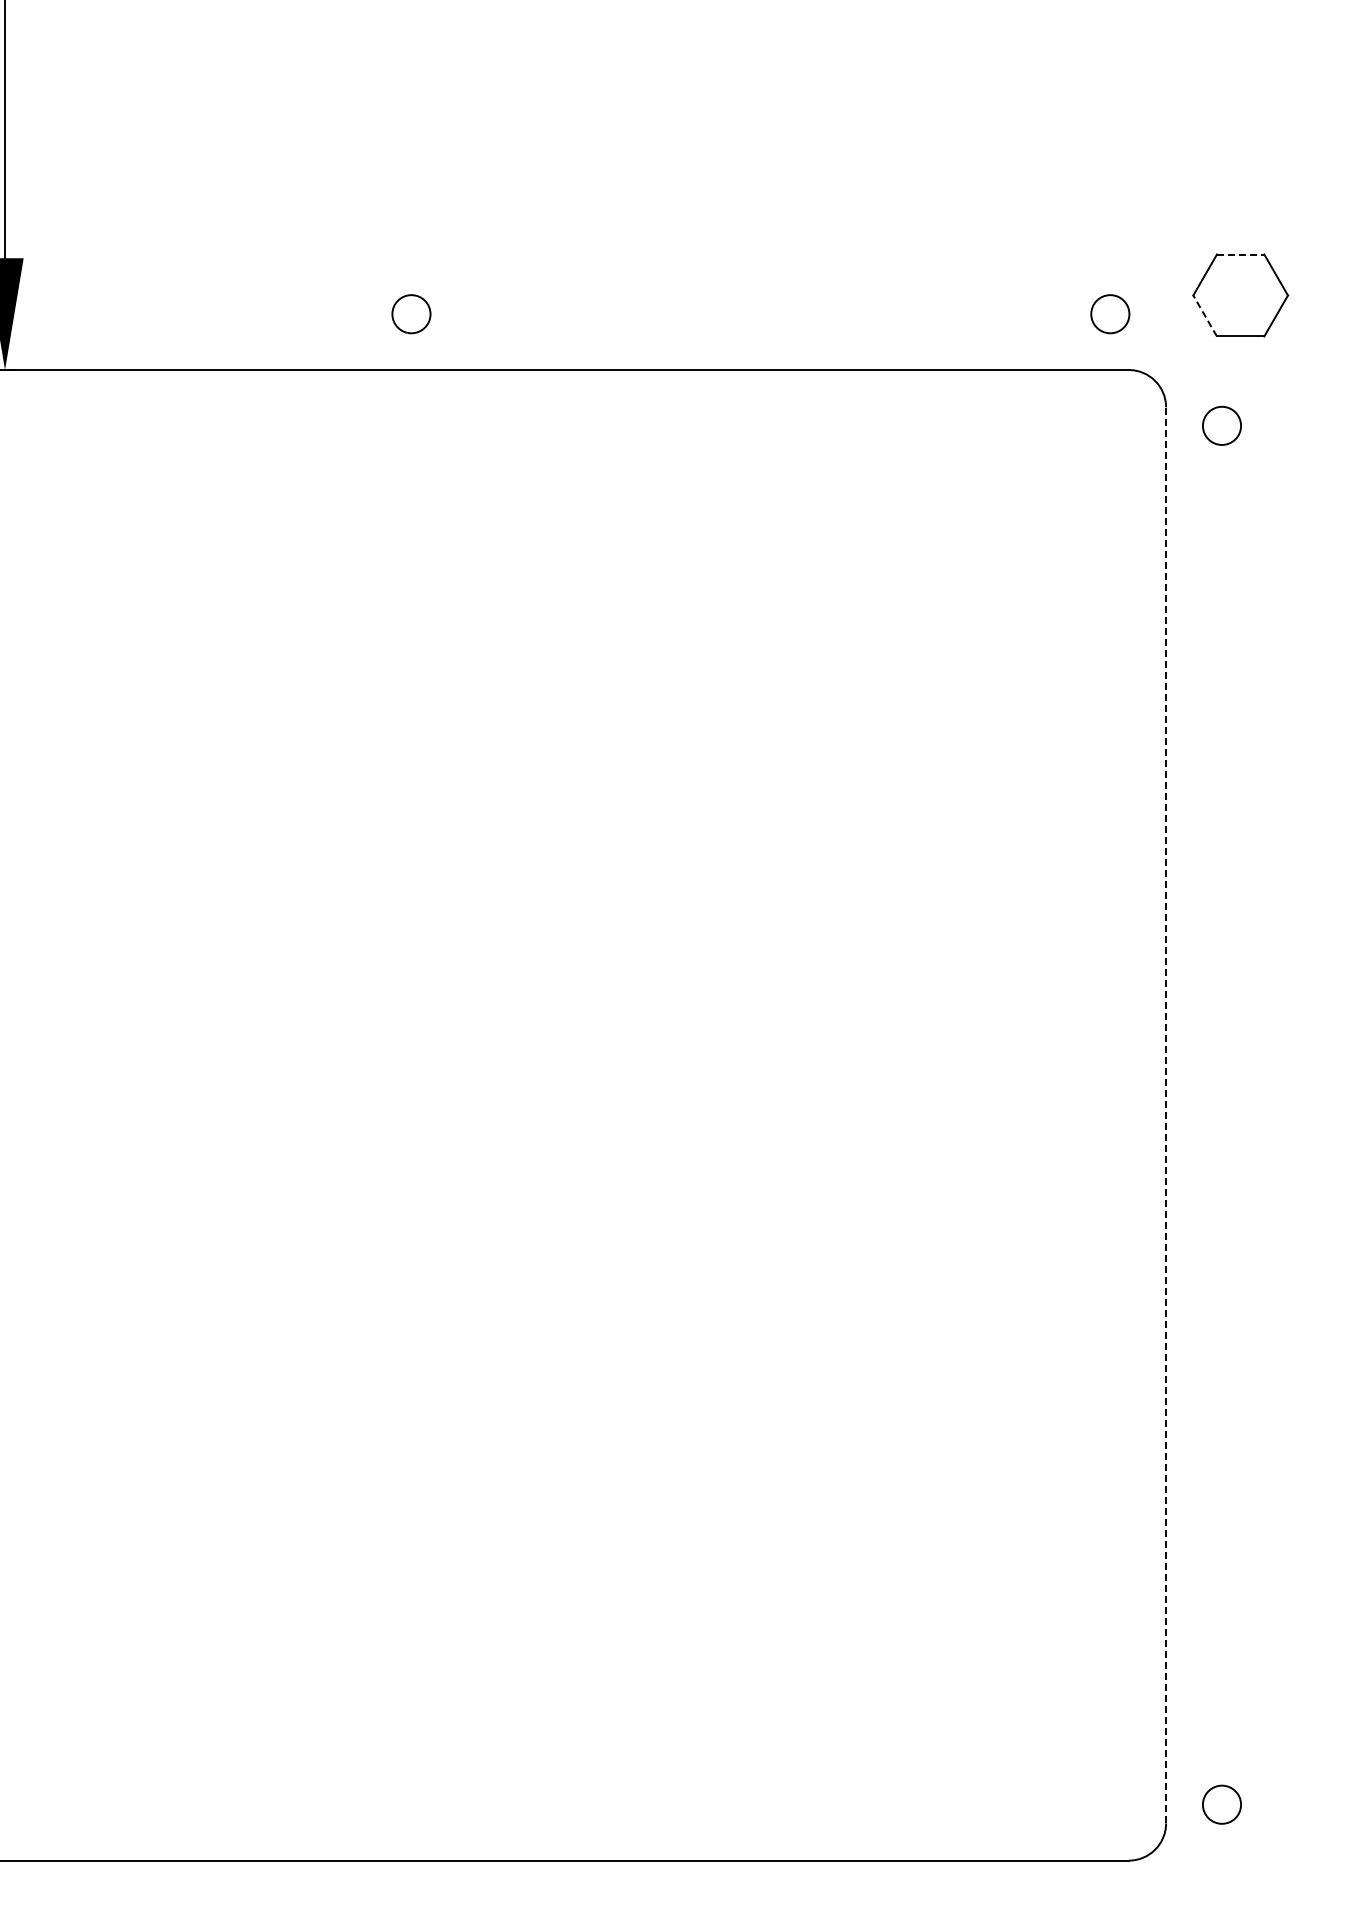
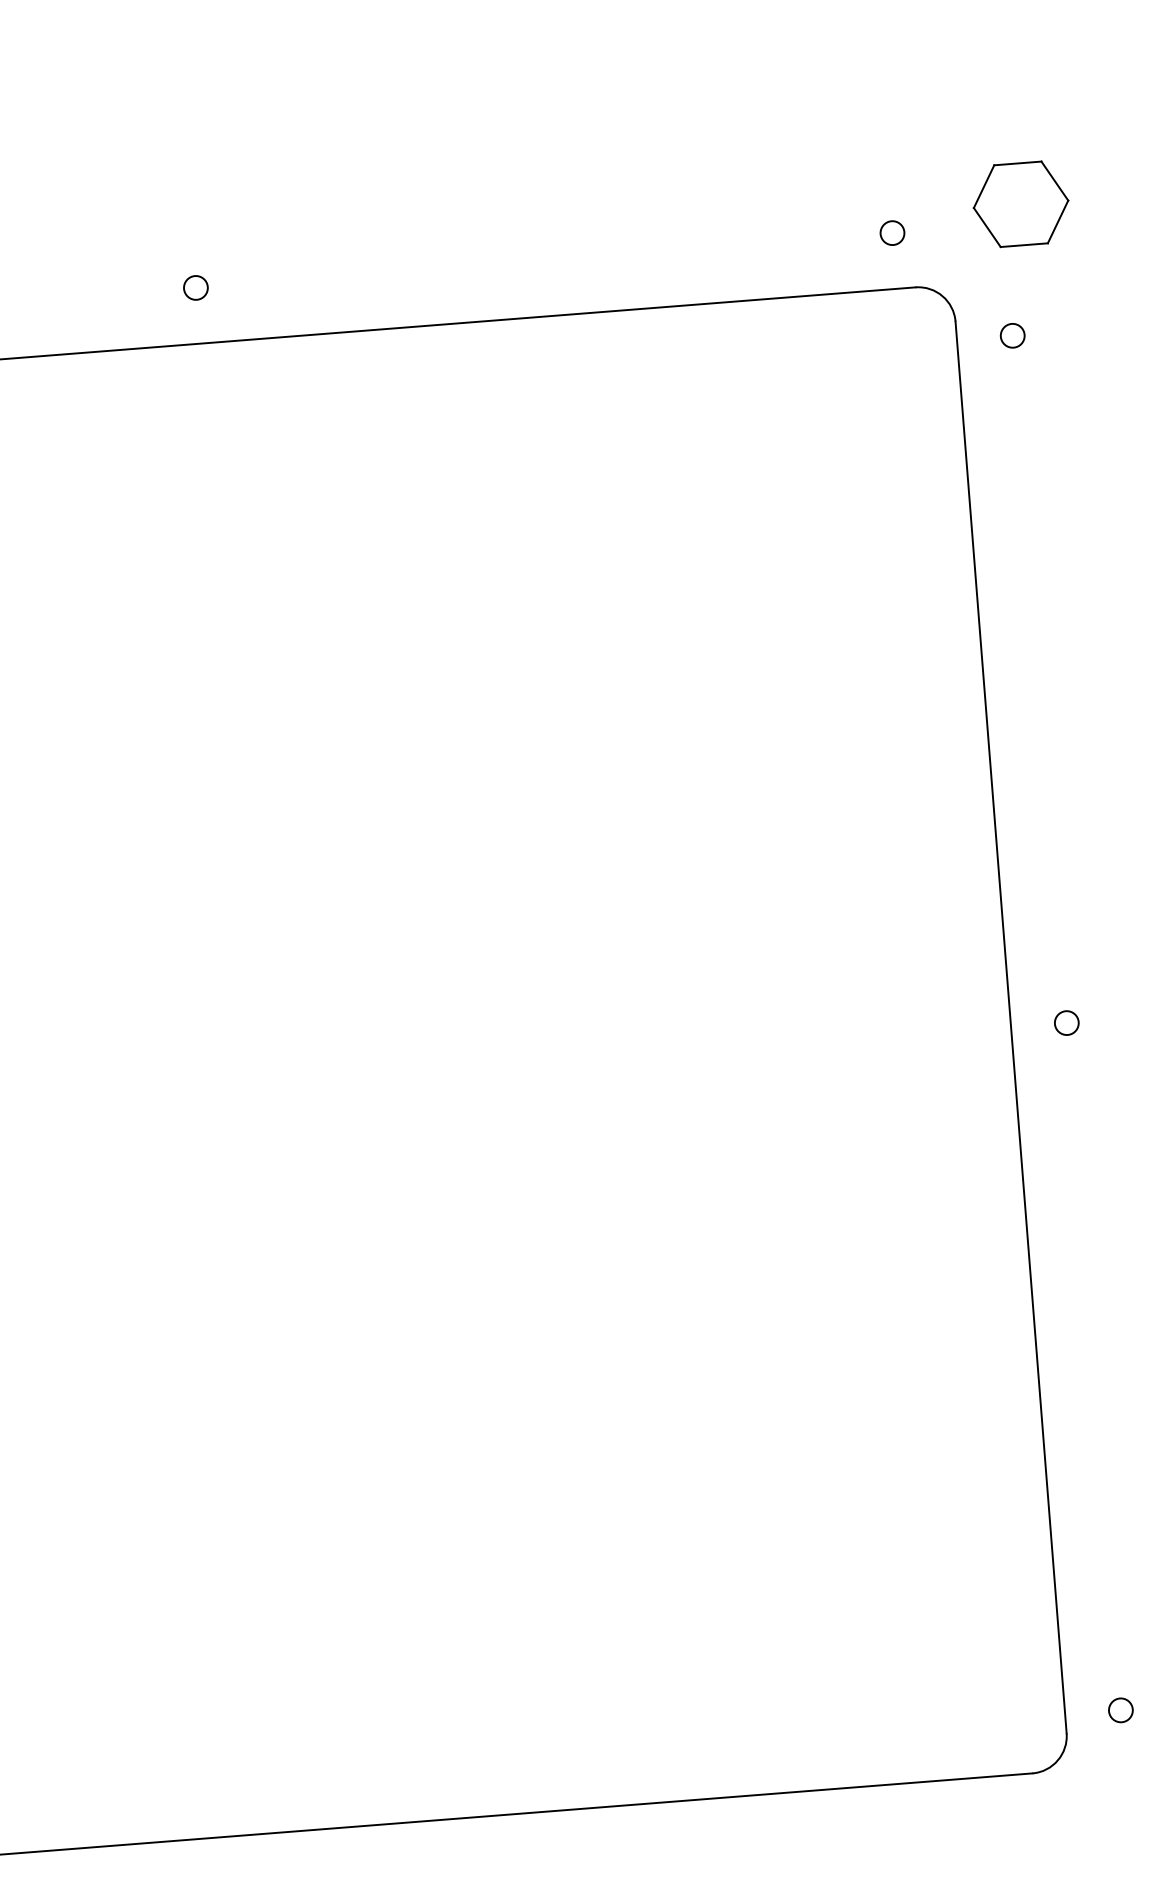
line: (1240, 254) -> (1017, 163), dashed -> solid
circle: (411, 313) -> (195, 287), size x0.62
circle: (1109, 313) -> (891, 232), size x0.62
line: (1205, 316) -> (987, 228), dashed -> solid
circle: (1221, 425) -> (1012, 335), size x0.62
line: (1166, 1114) -> (1011, 1026), dashed -> solid
circle: (1221, 1115) -> (1066, 1023), added
circle: (1221, 1804) -> (1120, 1710), size x0.62

